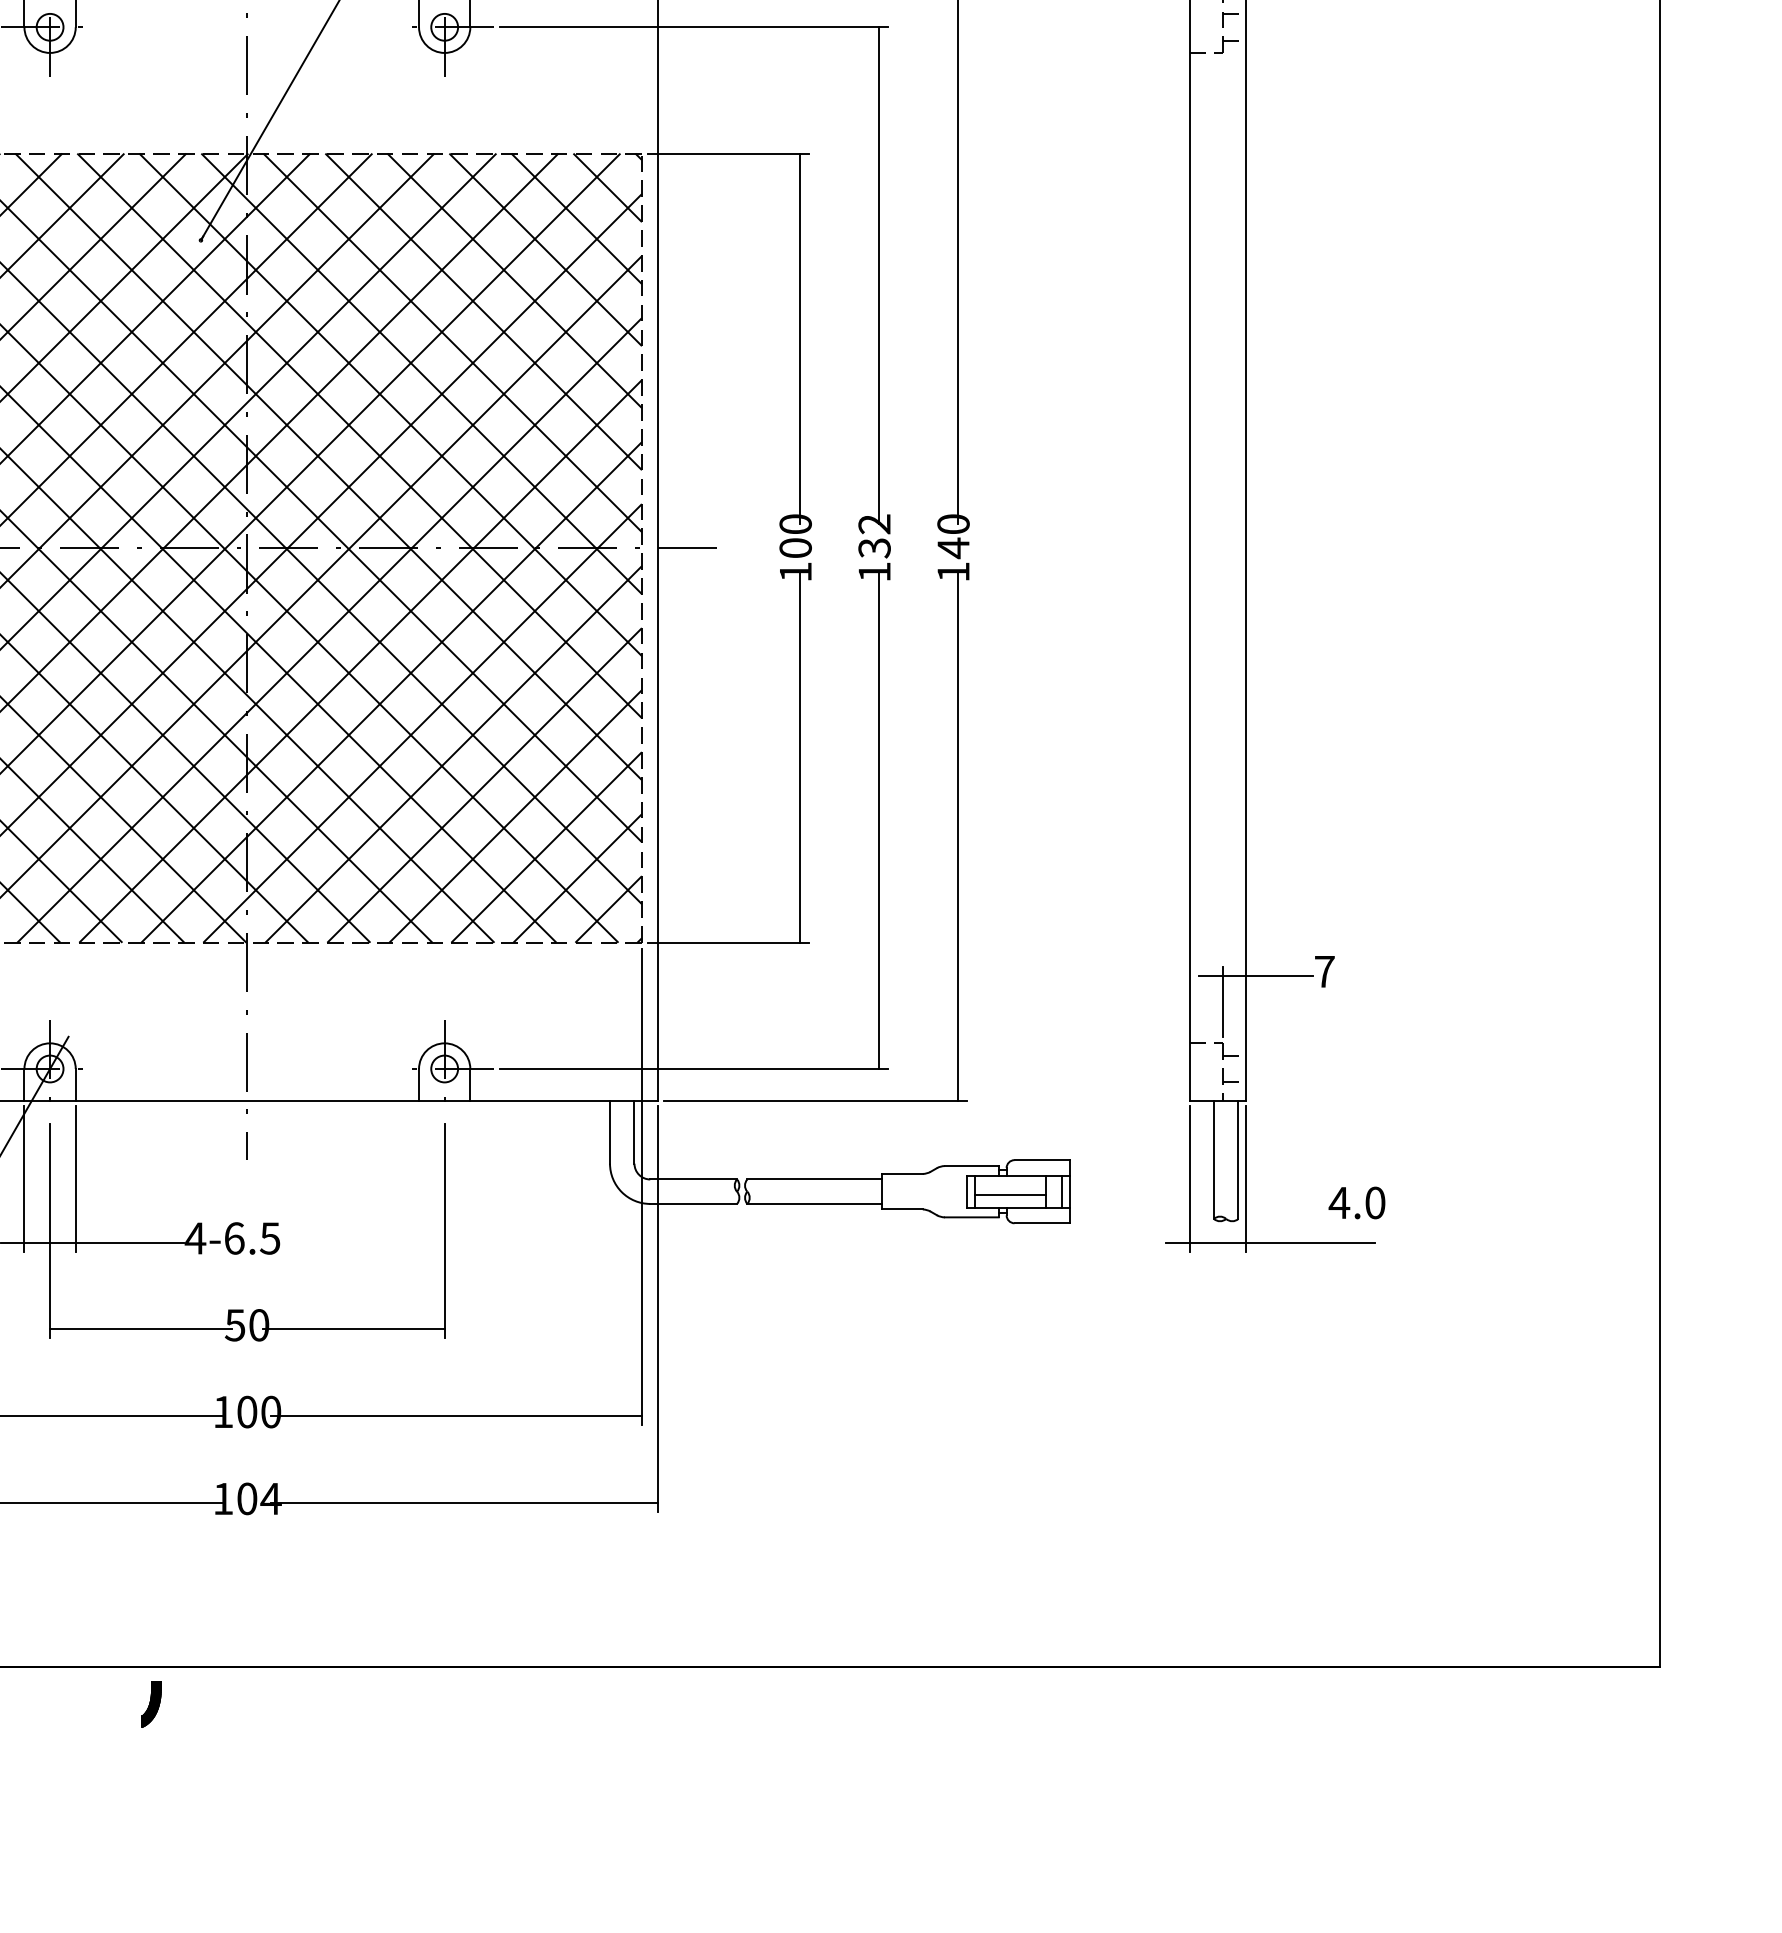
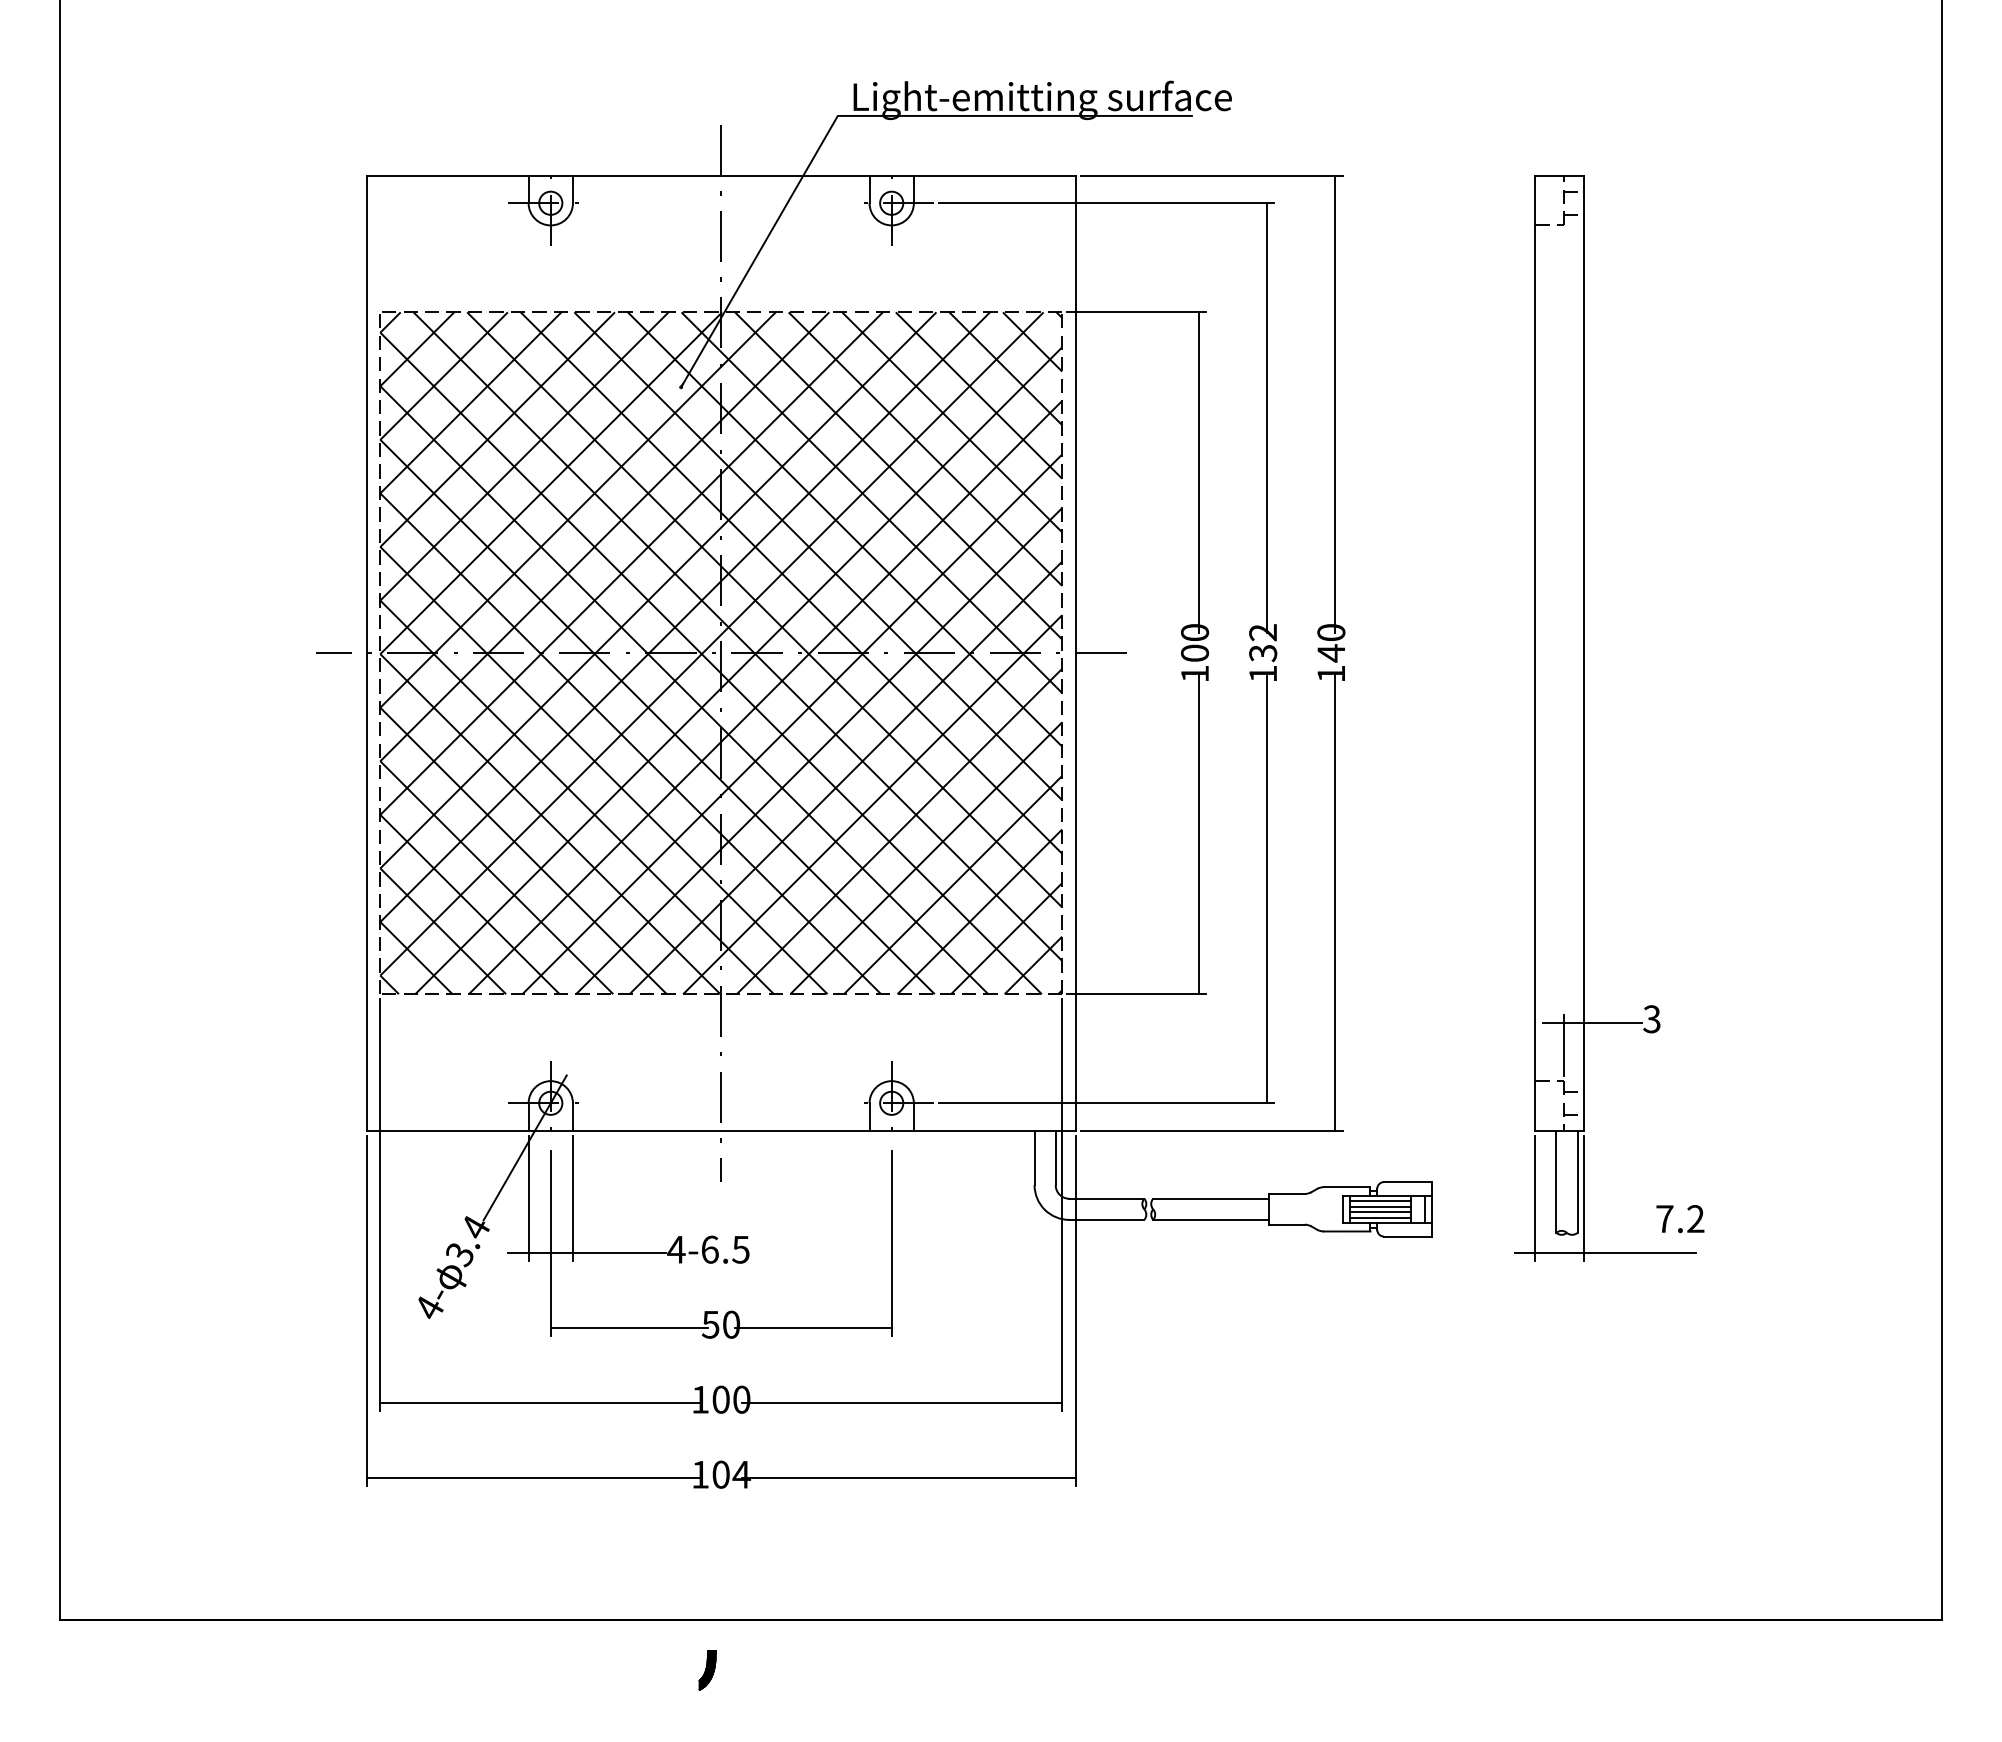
text: (1324, 972) -> (1651, 1019), 7 -> 3
line: (1010, 1182) -> (1380, 1201), added
line: (1010, 1188) -> (1380, 1206), added
line: (1010, 1201) -> (1380, 1217), added
text: (1356, 1203) -> (1679, 1219), 4.0 -> 7.2
part: (151, 1704) -> (707, 1670), moved

